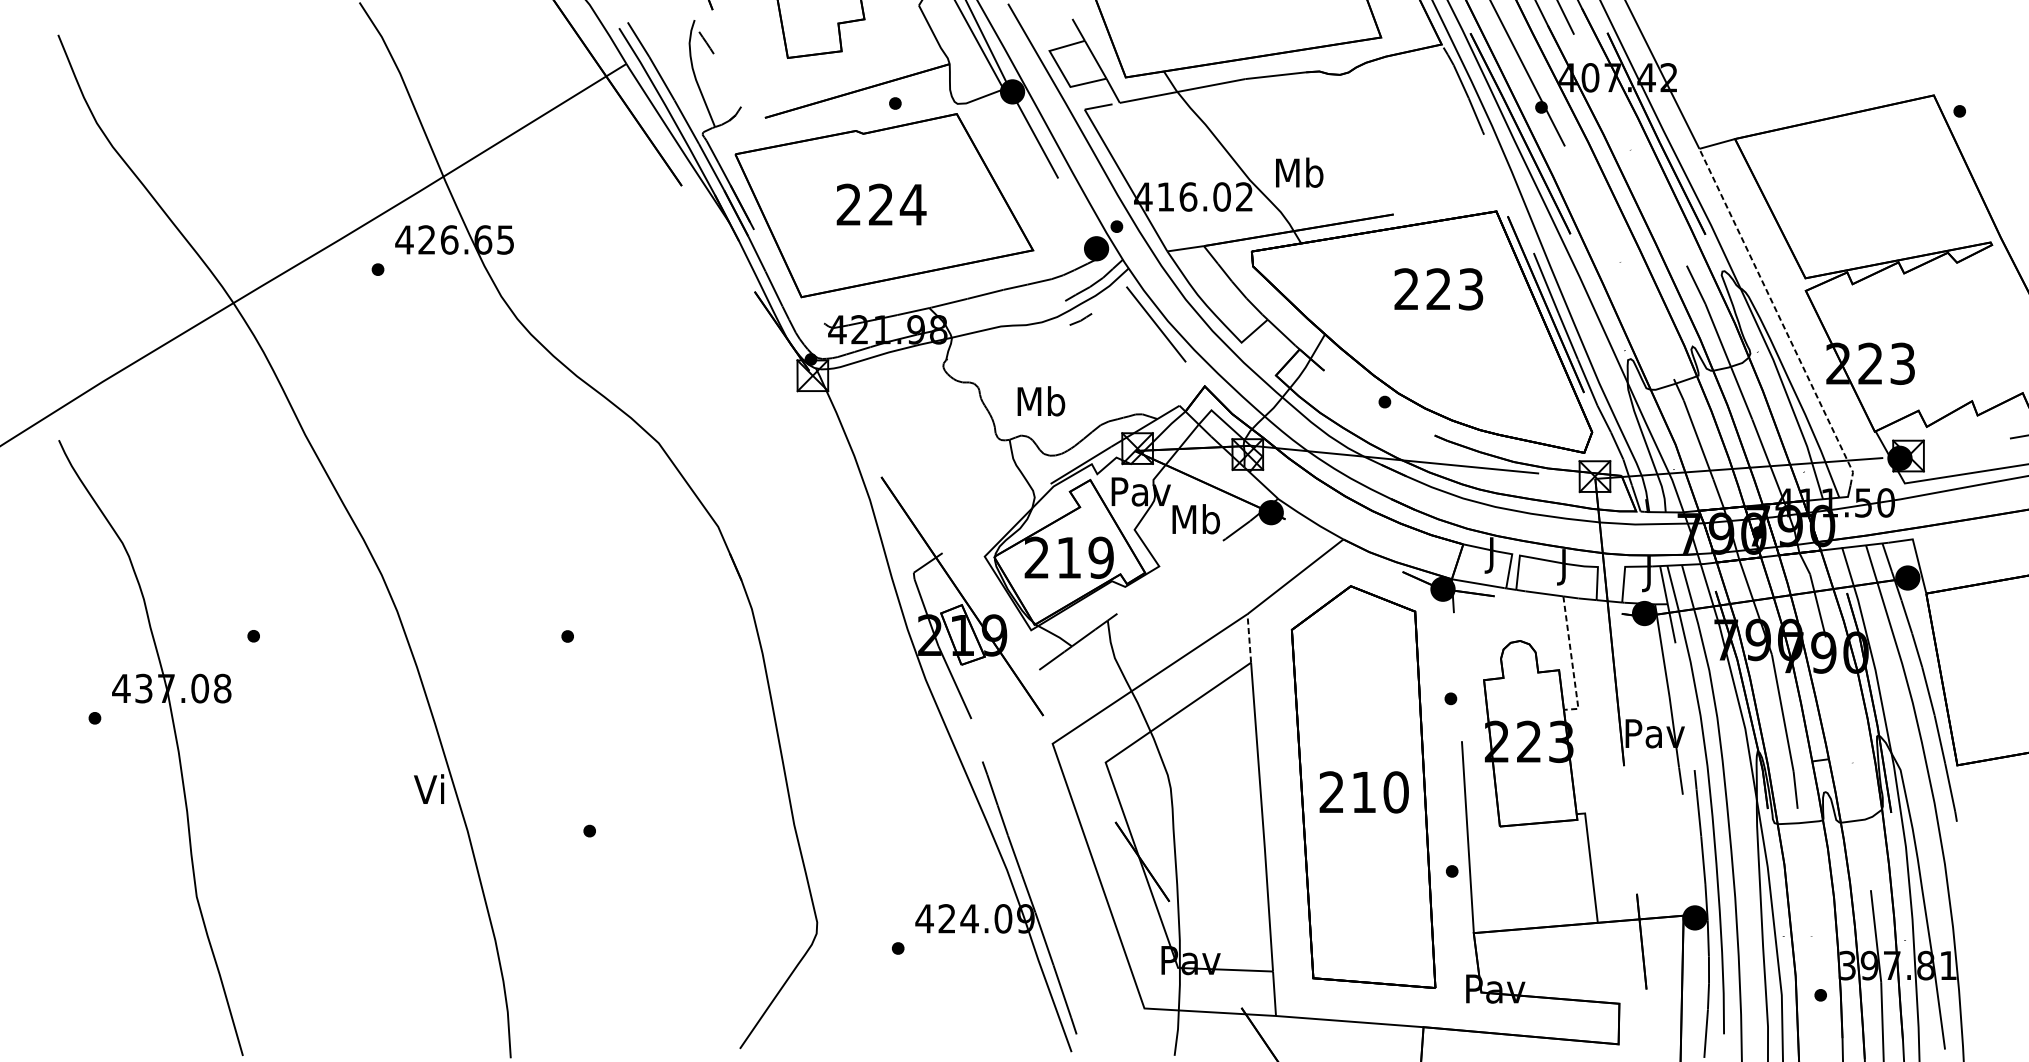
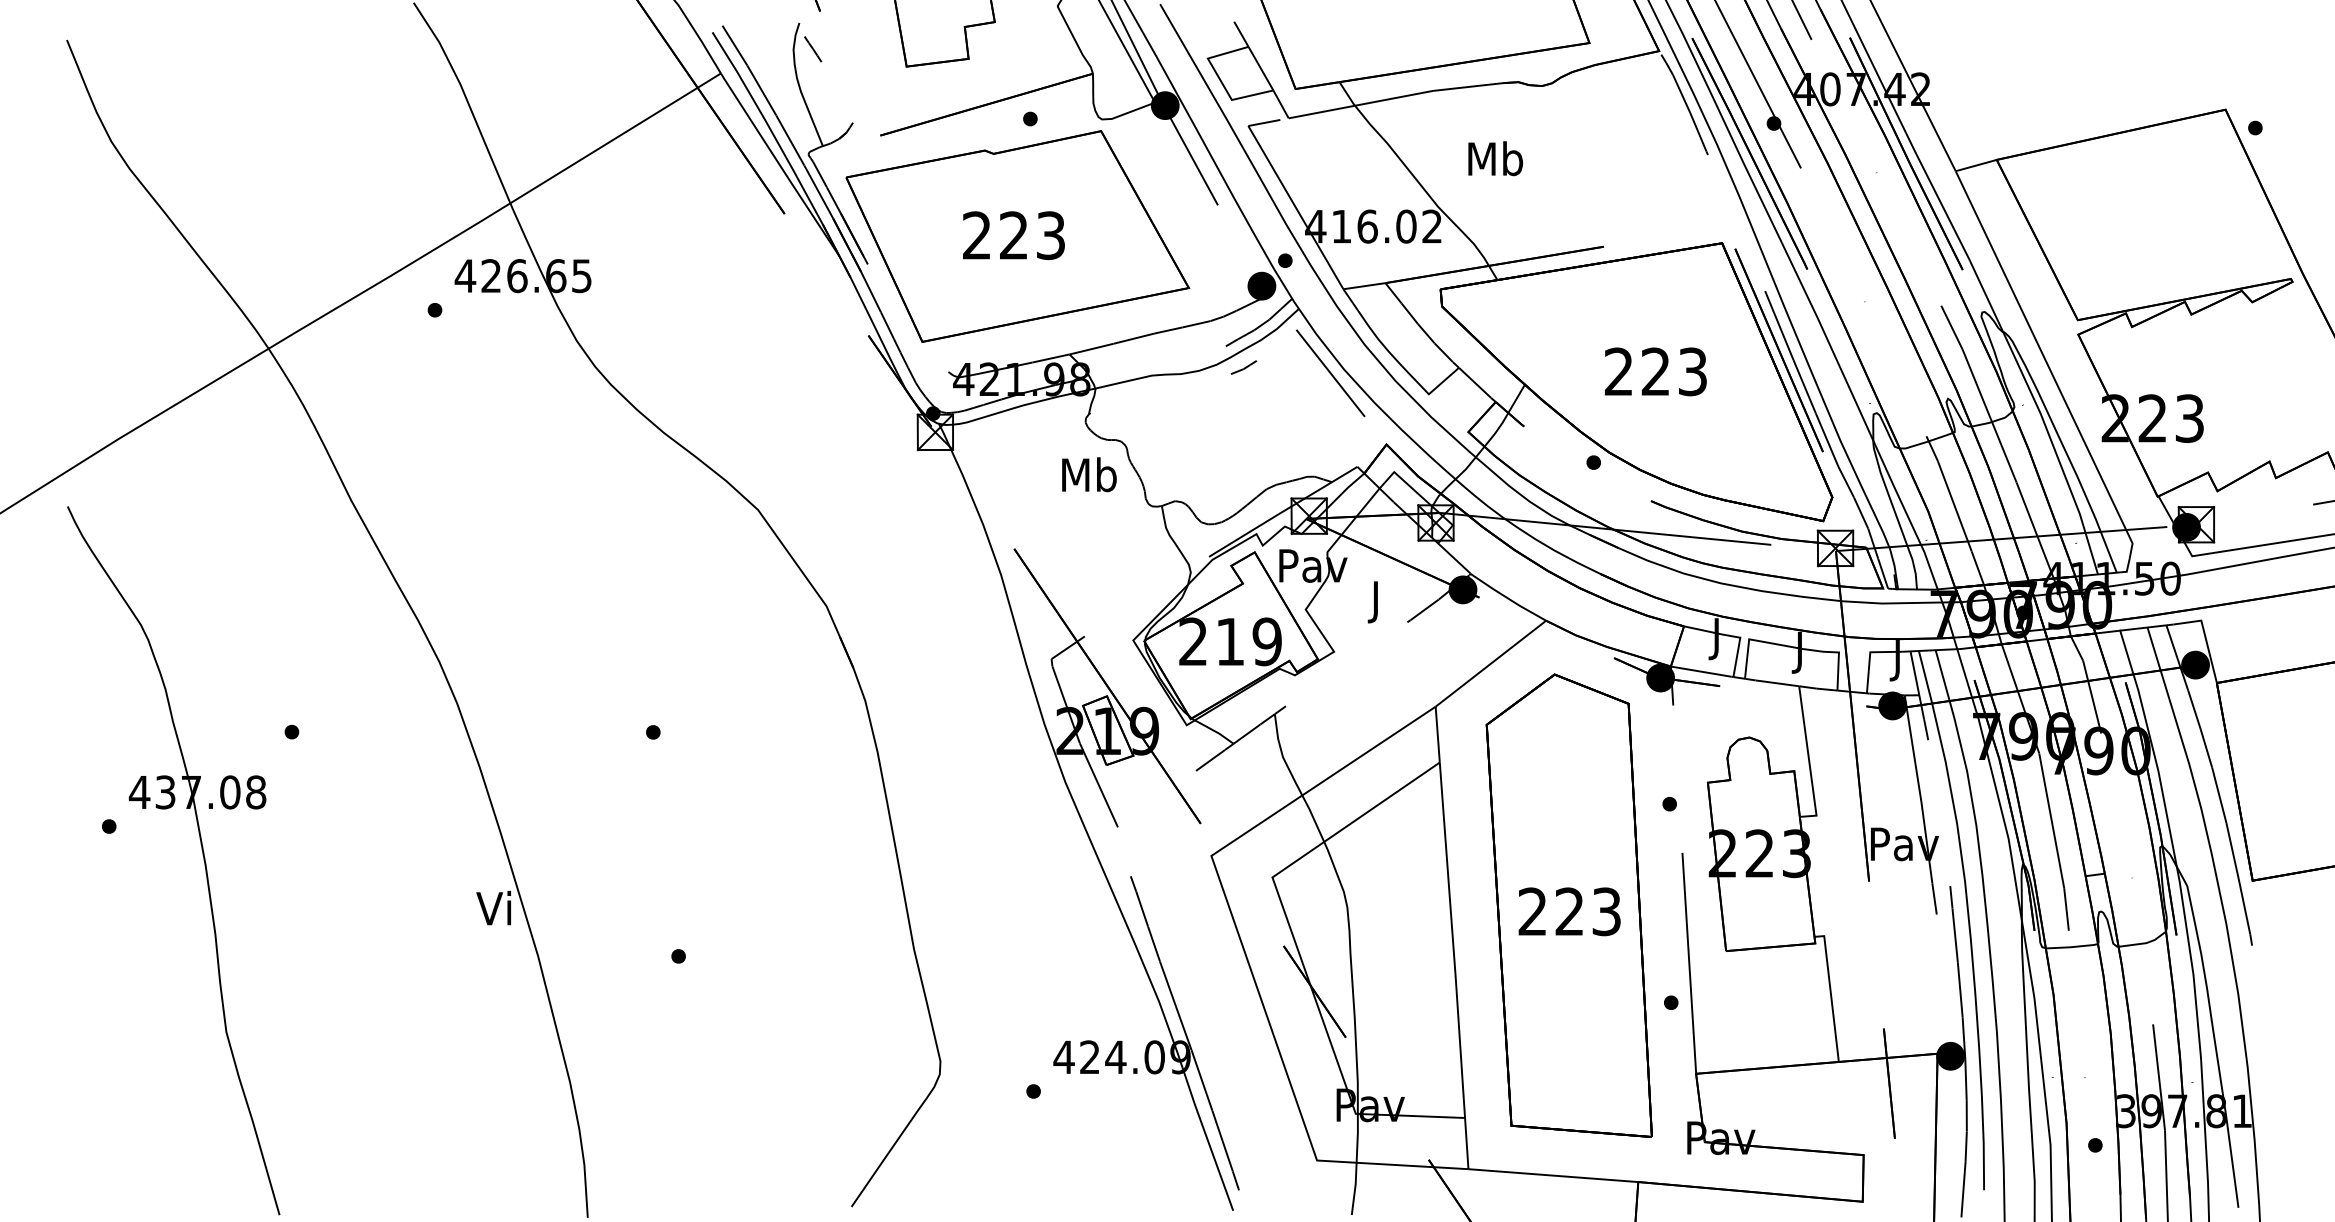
text: (1299, 172) -> (1495, 158), moved
text: (912, 204) -> (1050, 235), 224 -> 223
text: (1438, 289) -> (1655, 371), moved
line: (1779, 317) -> (2047, 365), dashed -> solid
text: (1041, 401) -> (1089, 474), moved
text: (1196, 522) -> (1376, 601), Mb -> J
line: (1249, 638) -> (1437, 734), dashed -> solid
line: (1572, 660) -> (1809, 760), dashed -> solid
text: (1380, 792) -> (1588, 911), 210 -> 223

